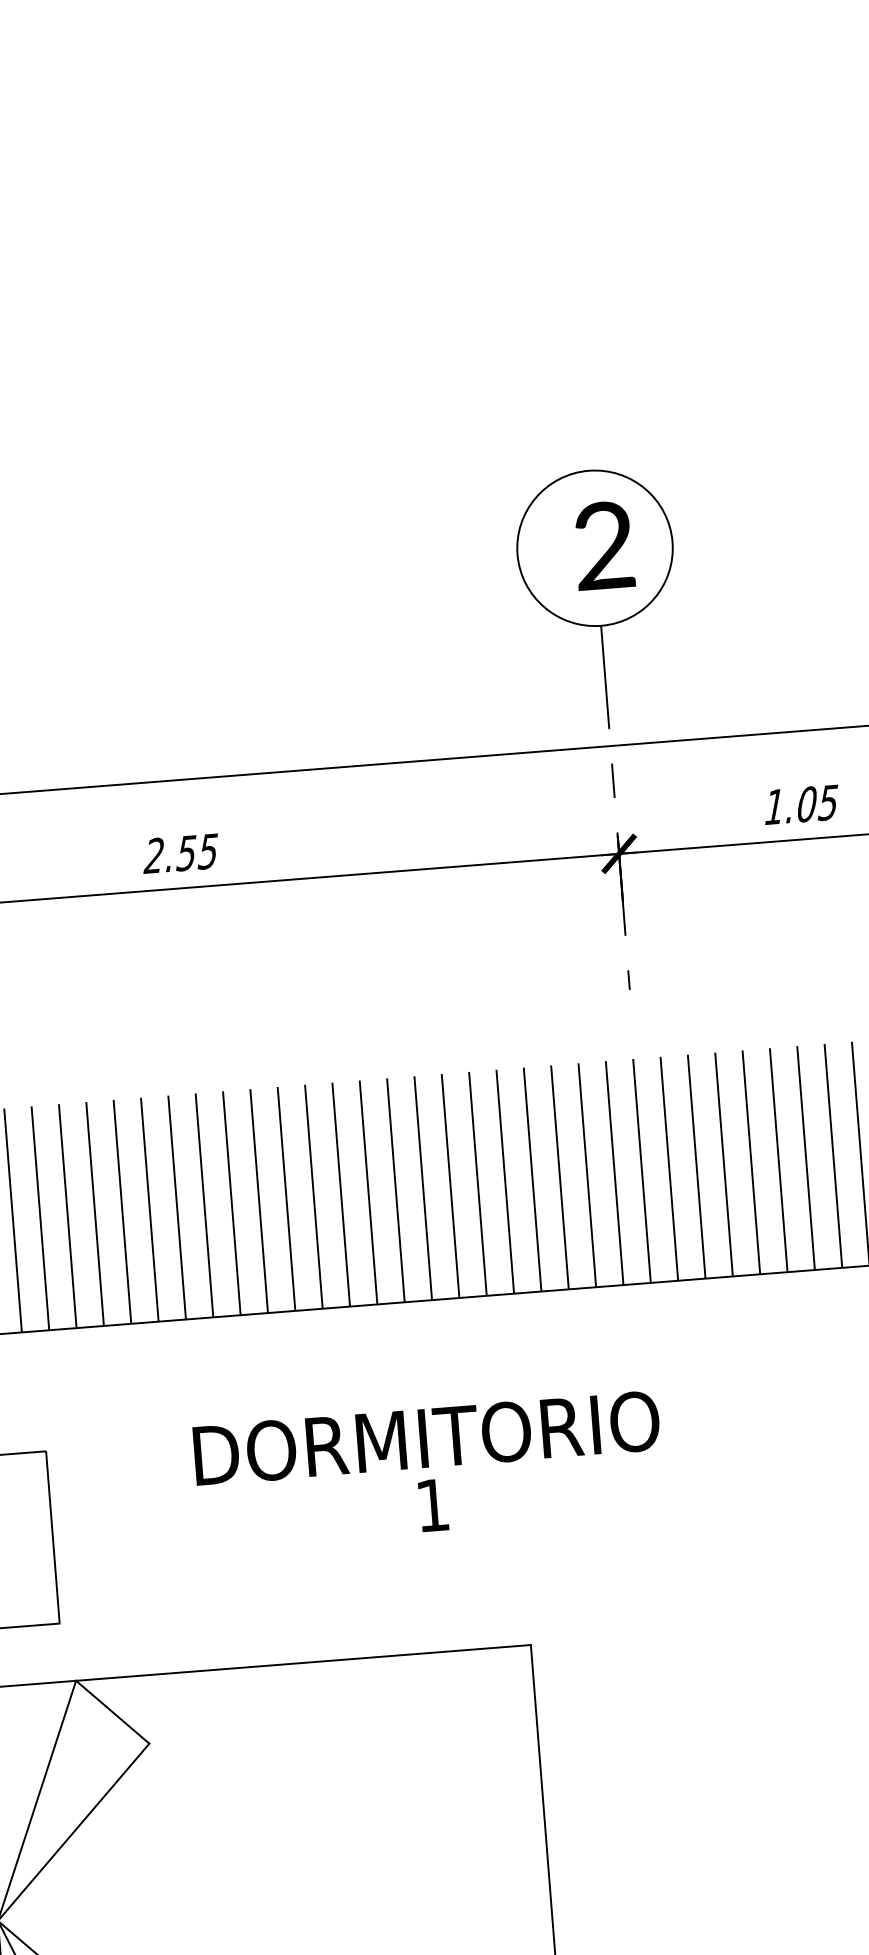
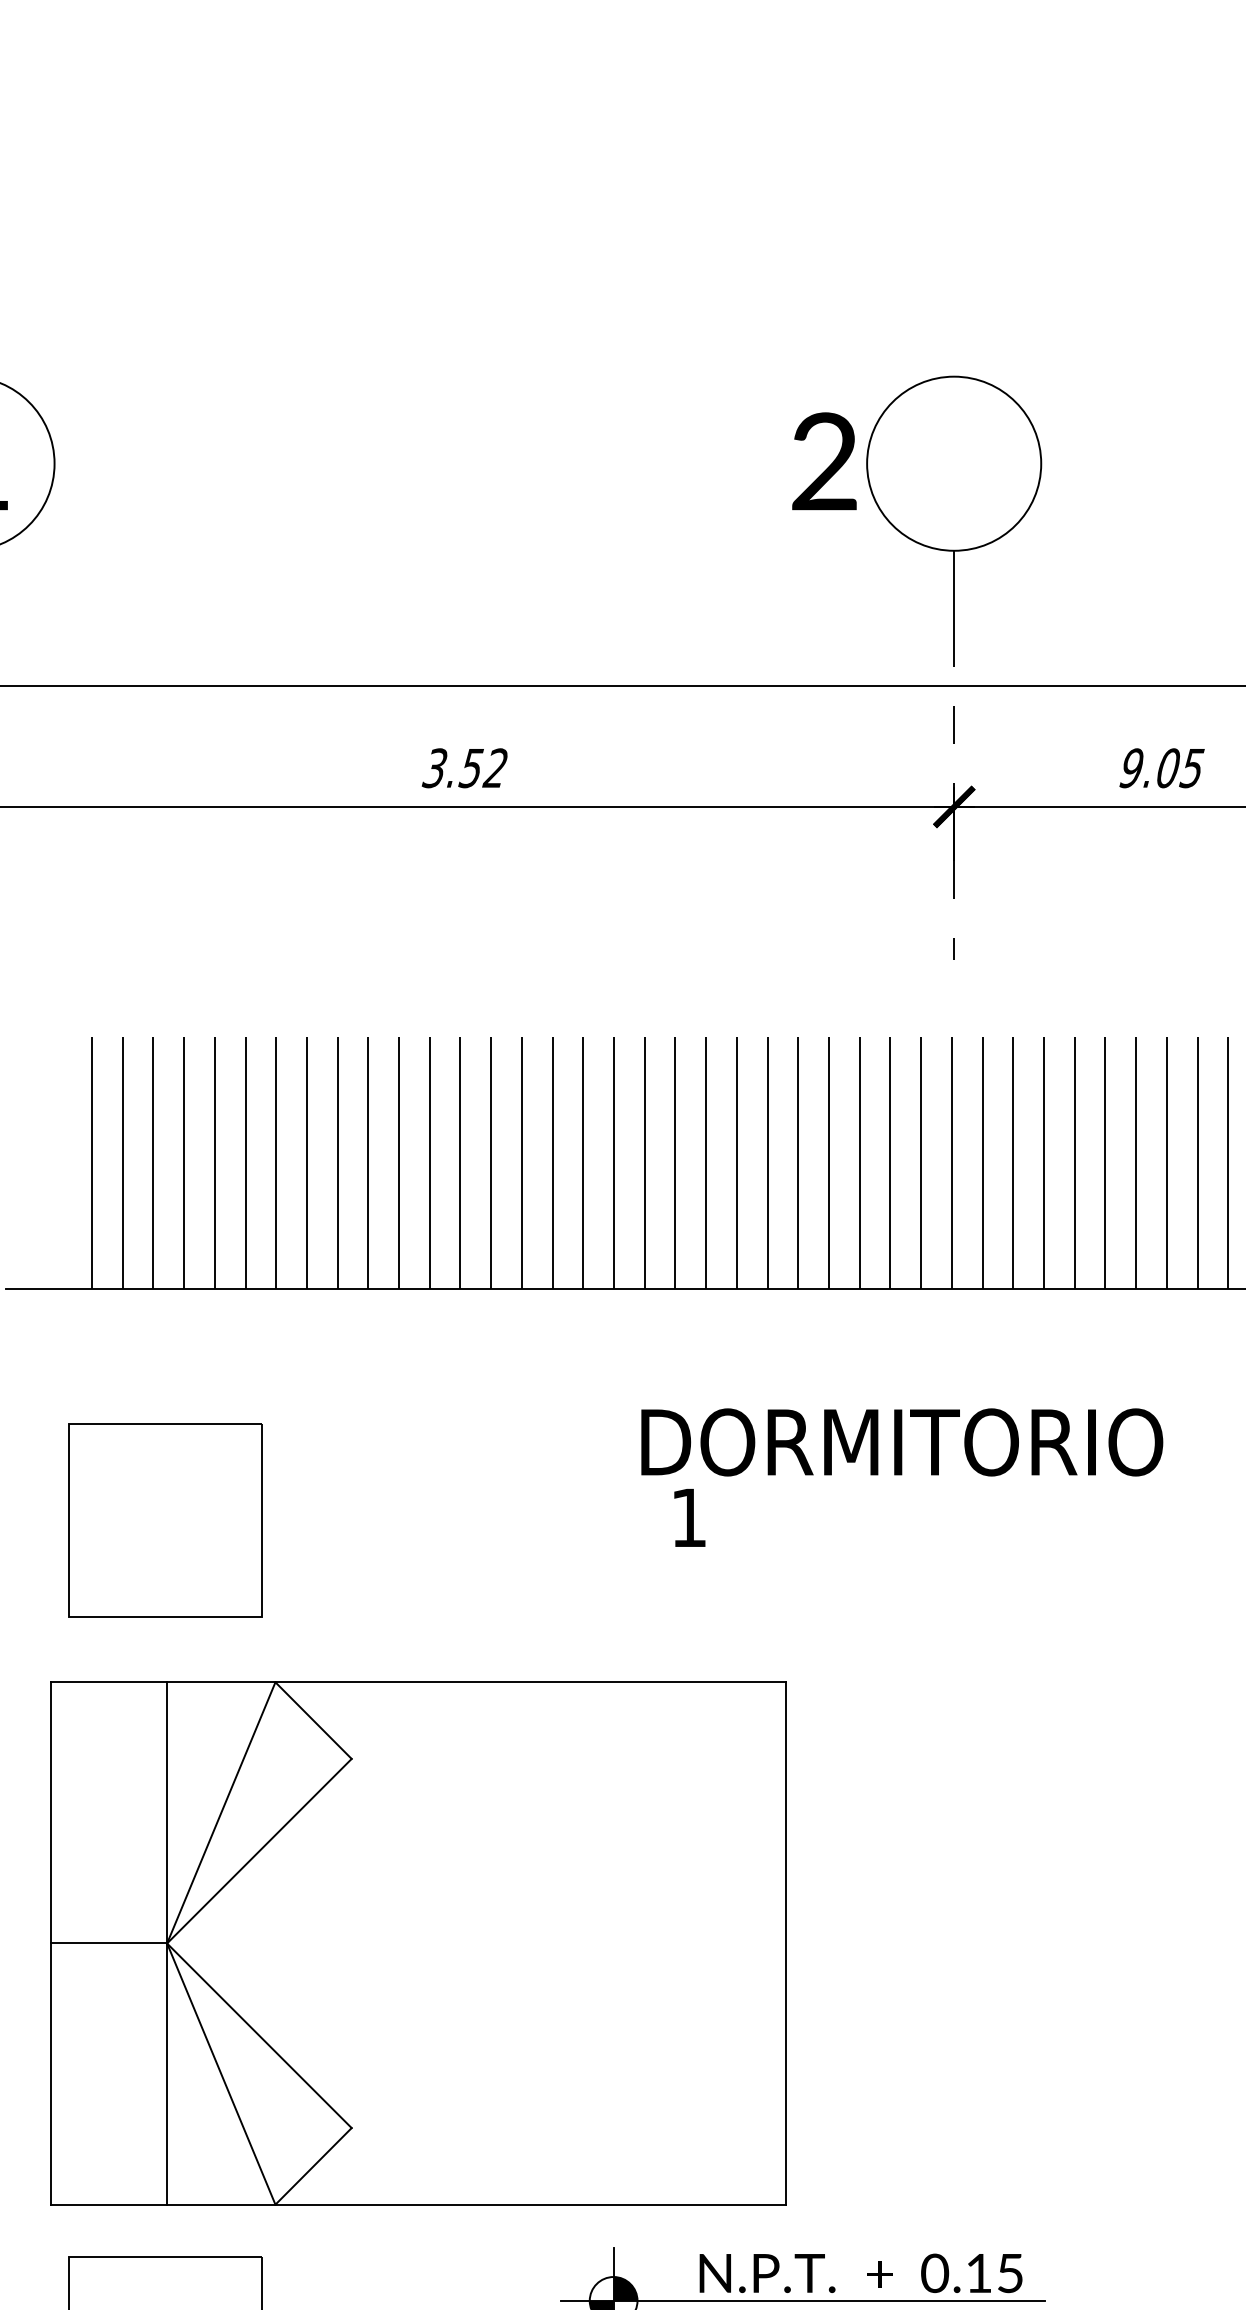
text: (604, 545) -> (824, 461), moved
text: (774, 807) -> (1131, 768), 1.05 -> 9.05
text: (180, 853) -> (464, 768), 2.55 -> 3.52
text: (427, 1438) -> (902, 1442), moved

